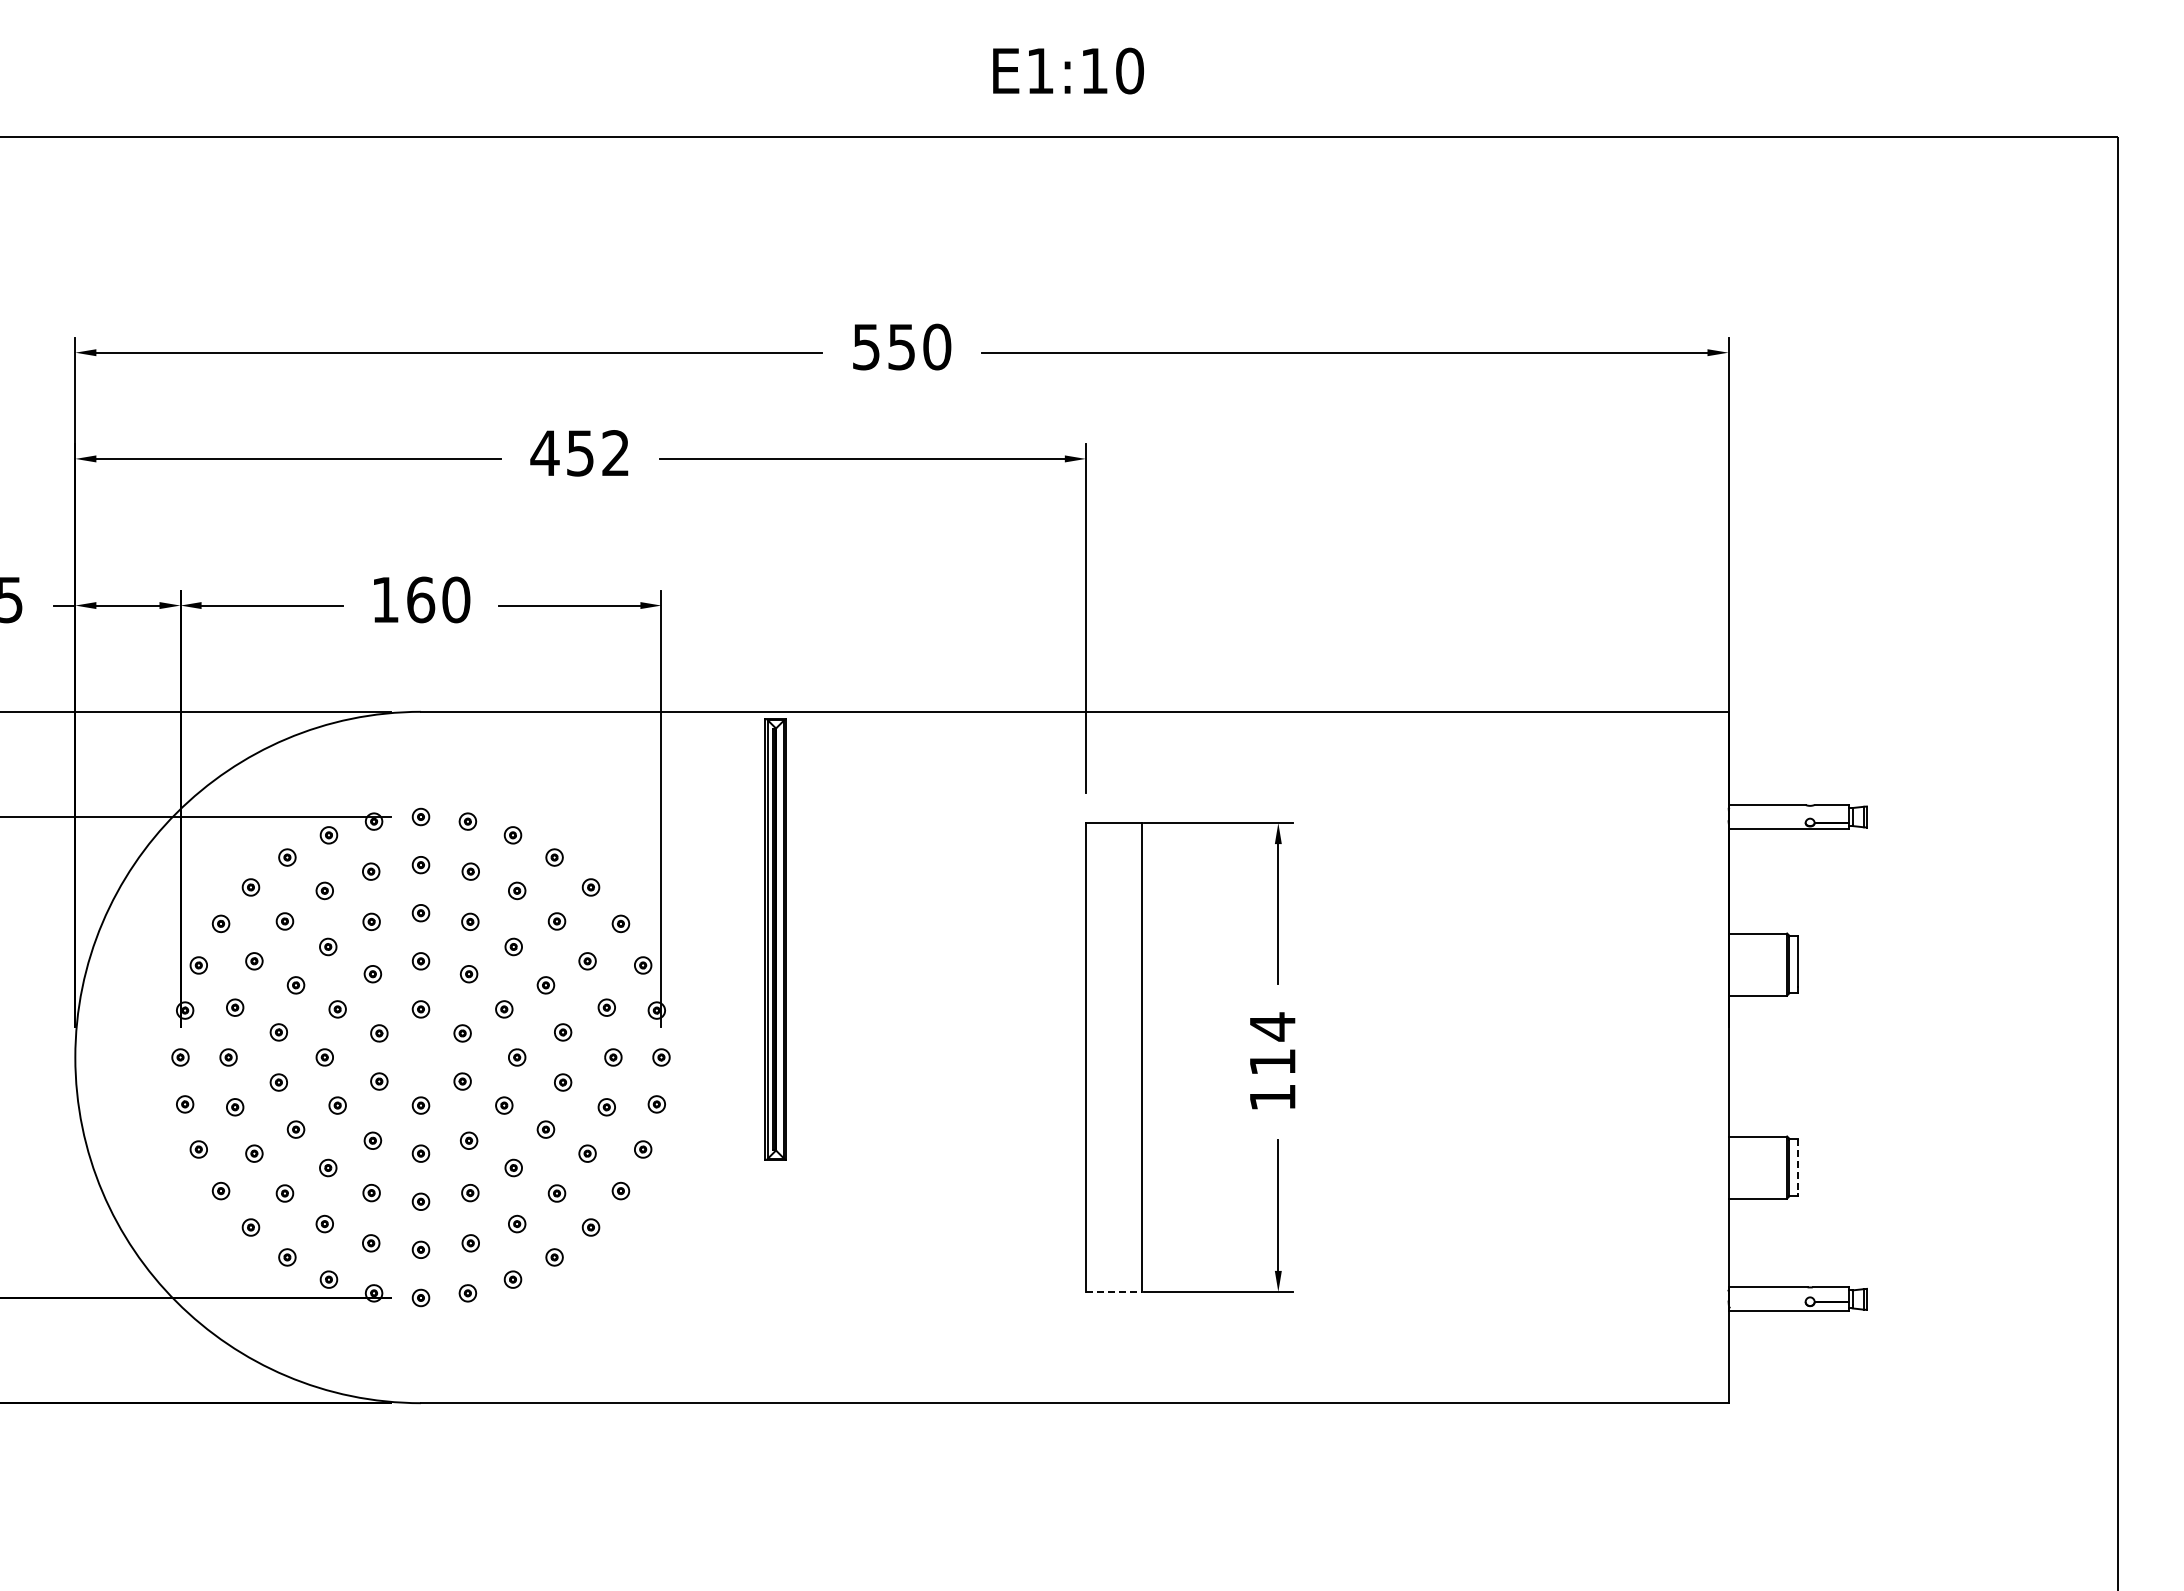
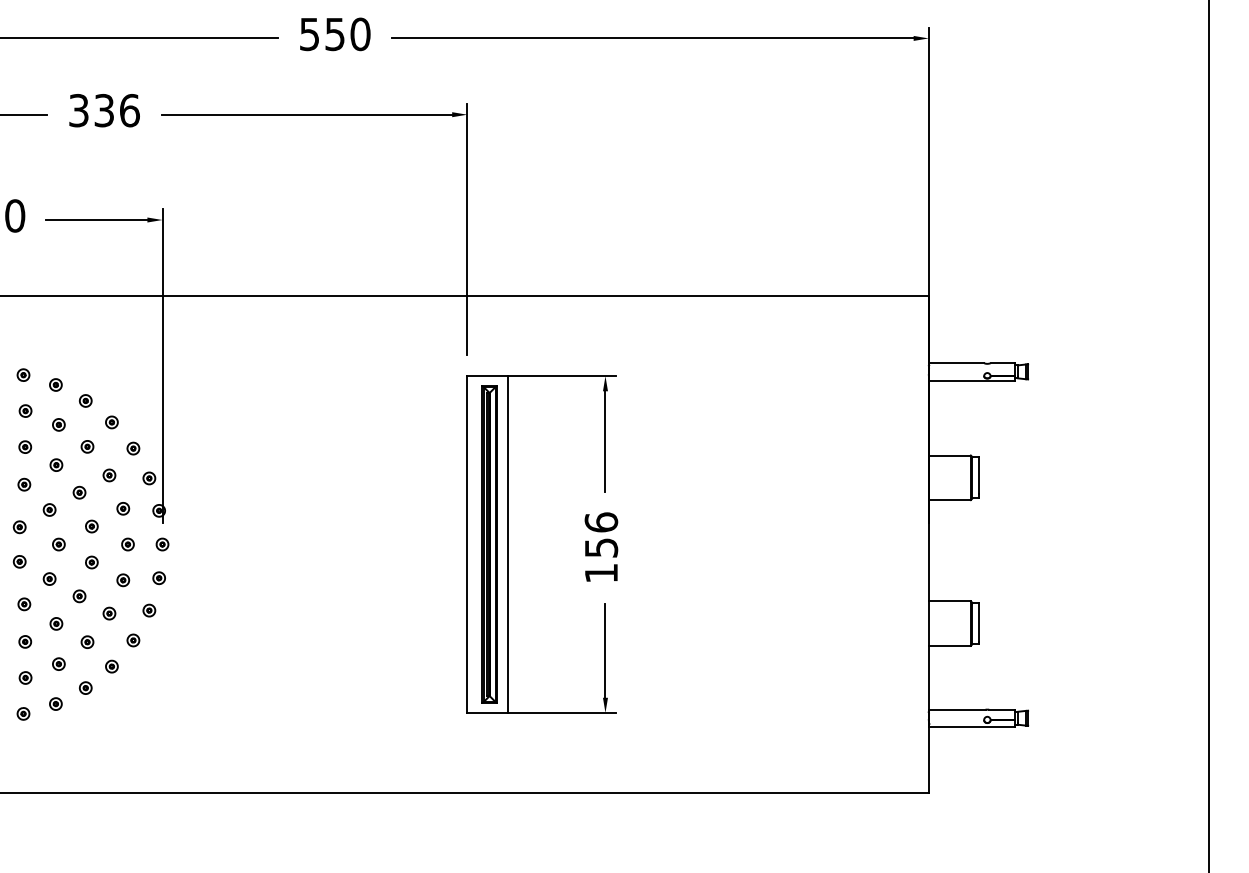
text: (580, 453) -> (104, 110), 452 -> 336
part: (775, 939) -> (489, 544), moved
text: (1272, 1043) -> (601, 534), 114 -> 156
line: (1798, 1166) -> (979, 622), dashed -> solid
line: (1114, 1291) -> (487, 712), dashed -> solid

